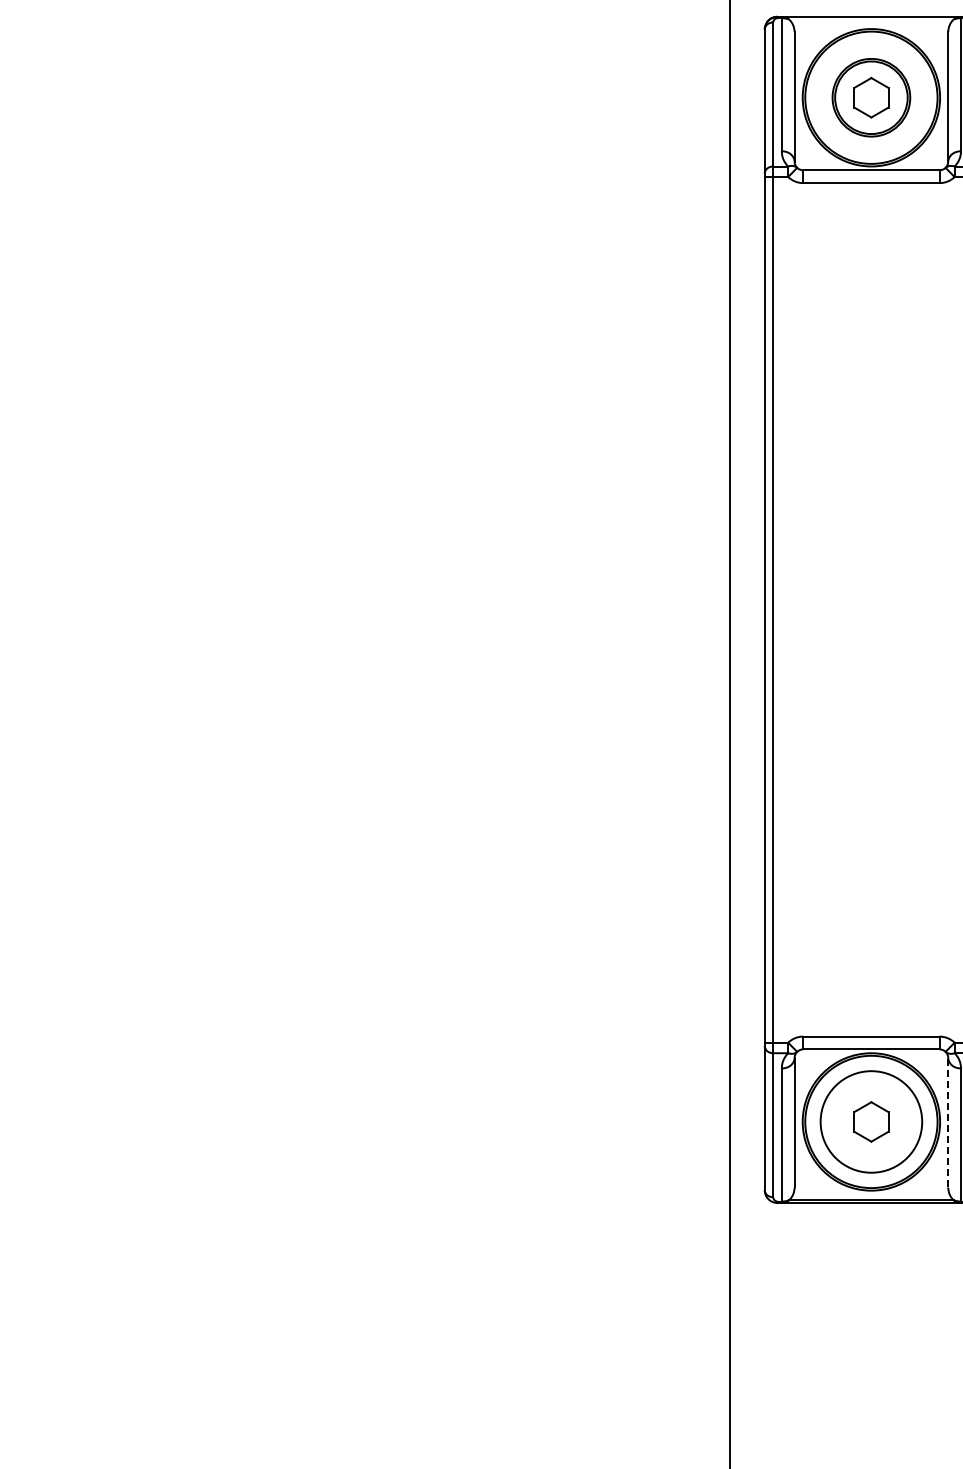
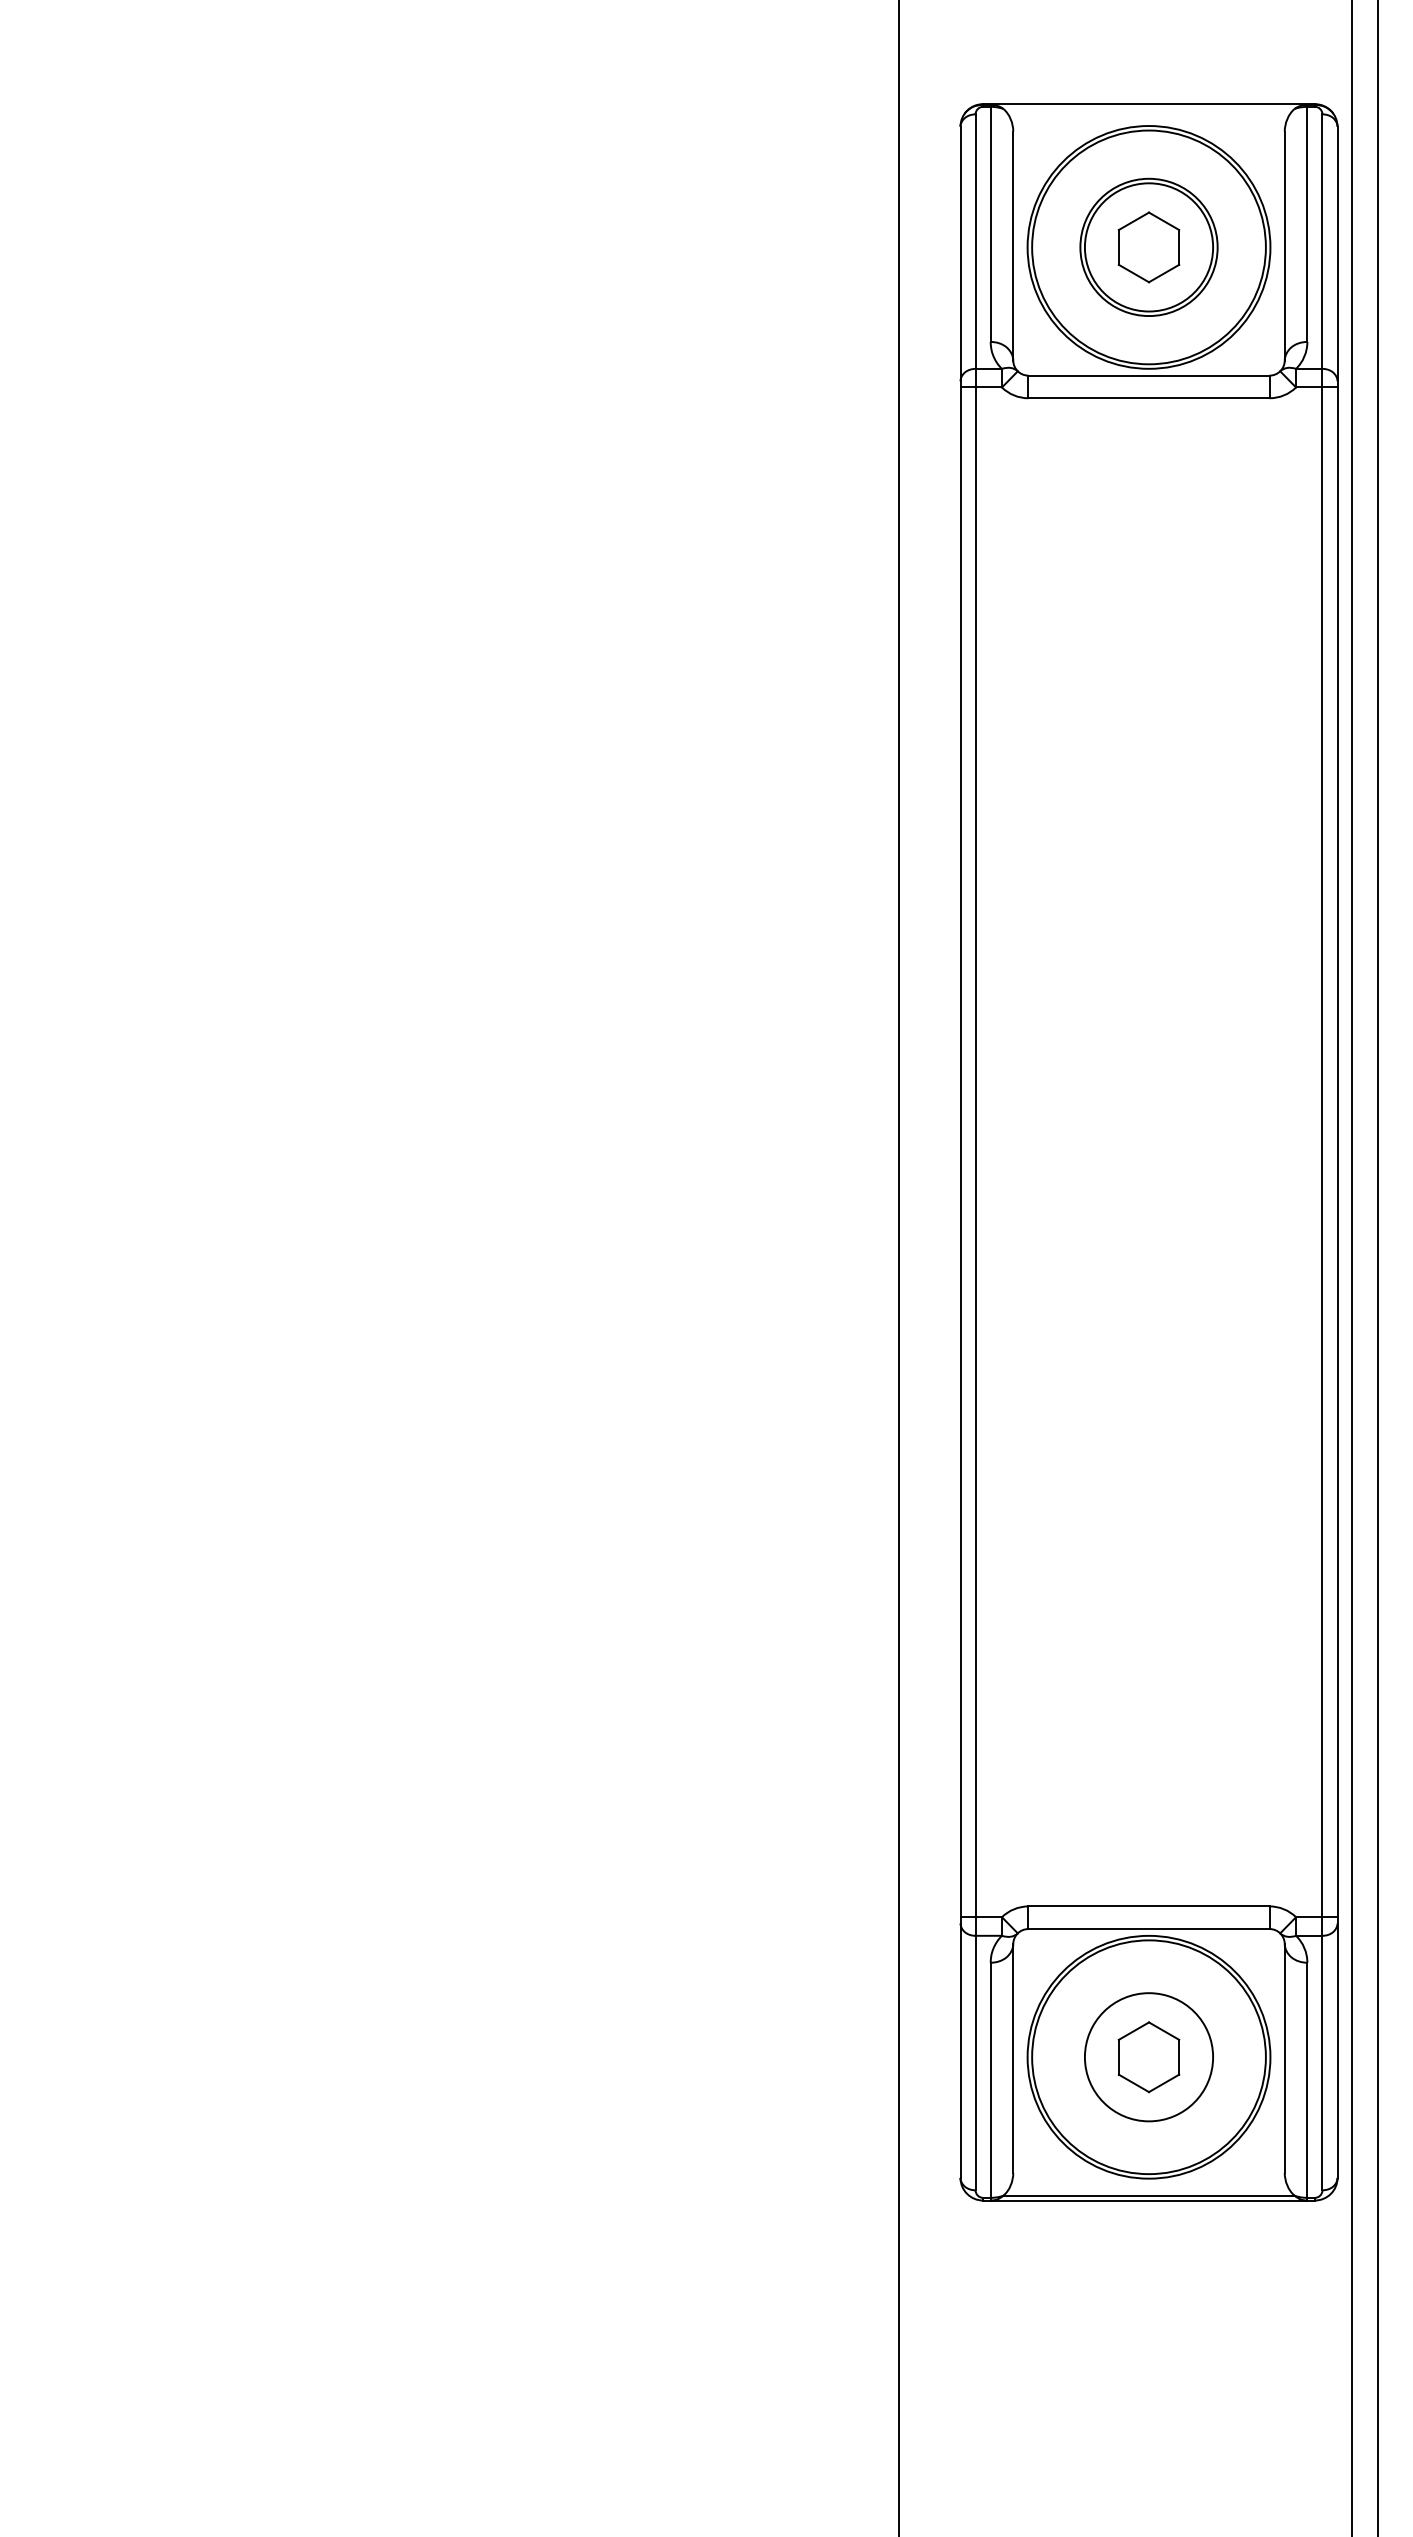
circle: (871, 1121) -> (1149, 2056), size x0.71
line: (948, 1122) -> (1285, 2058), dashed -> solid

